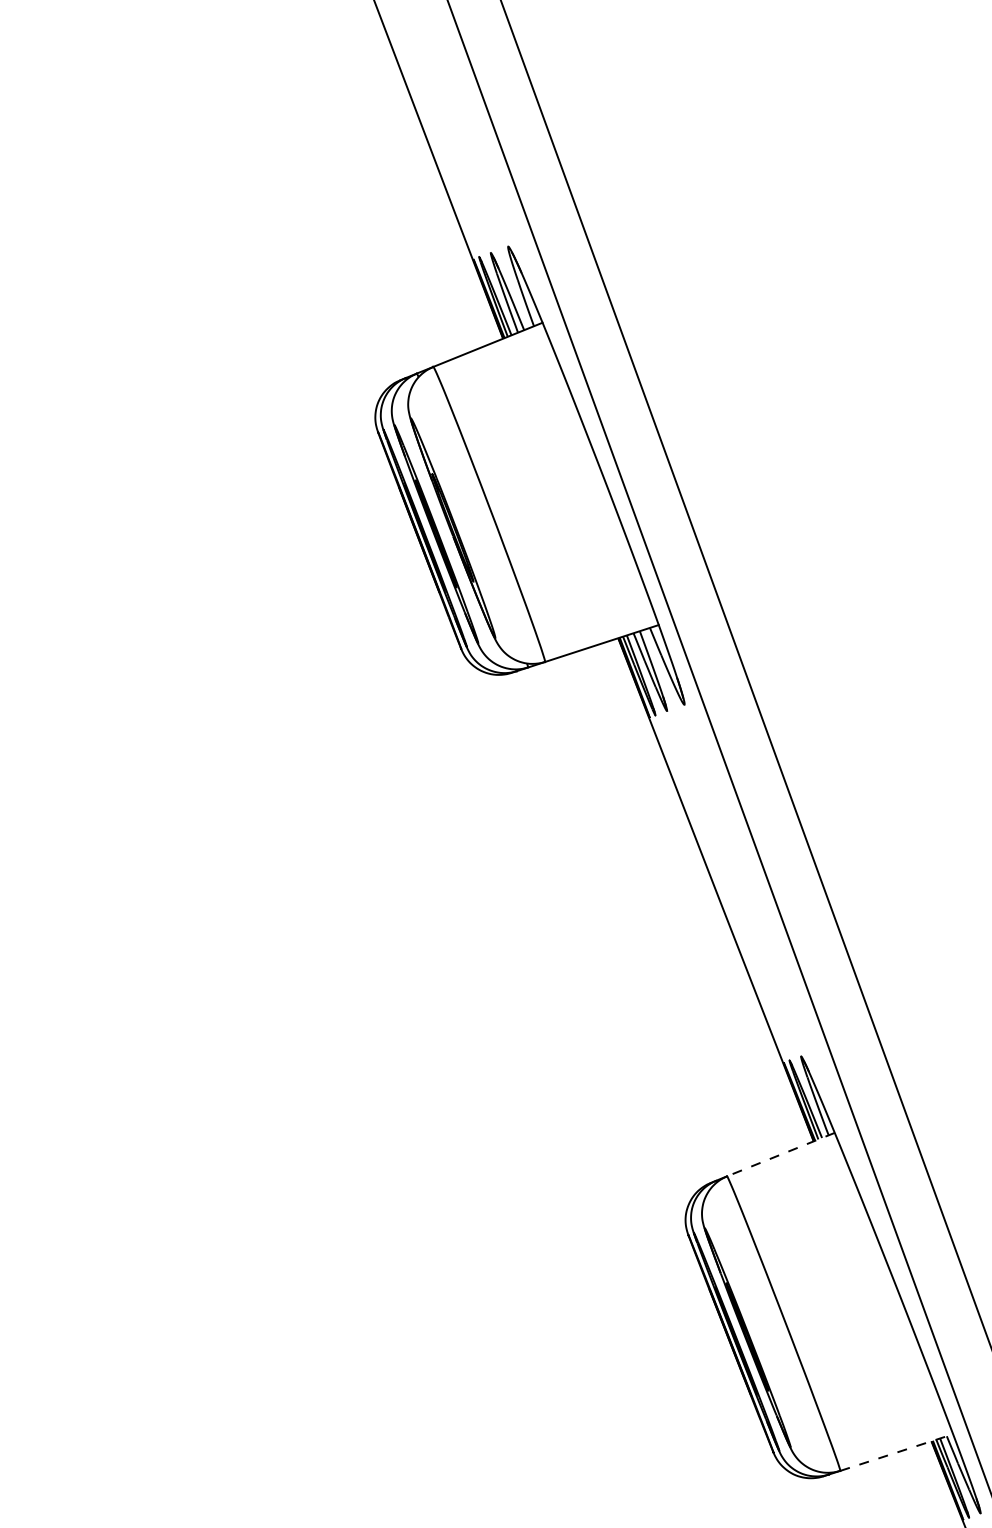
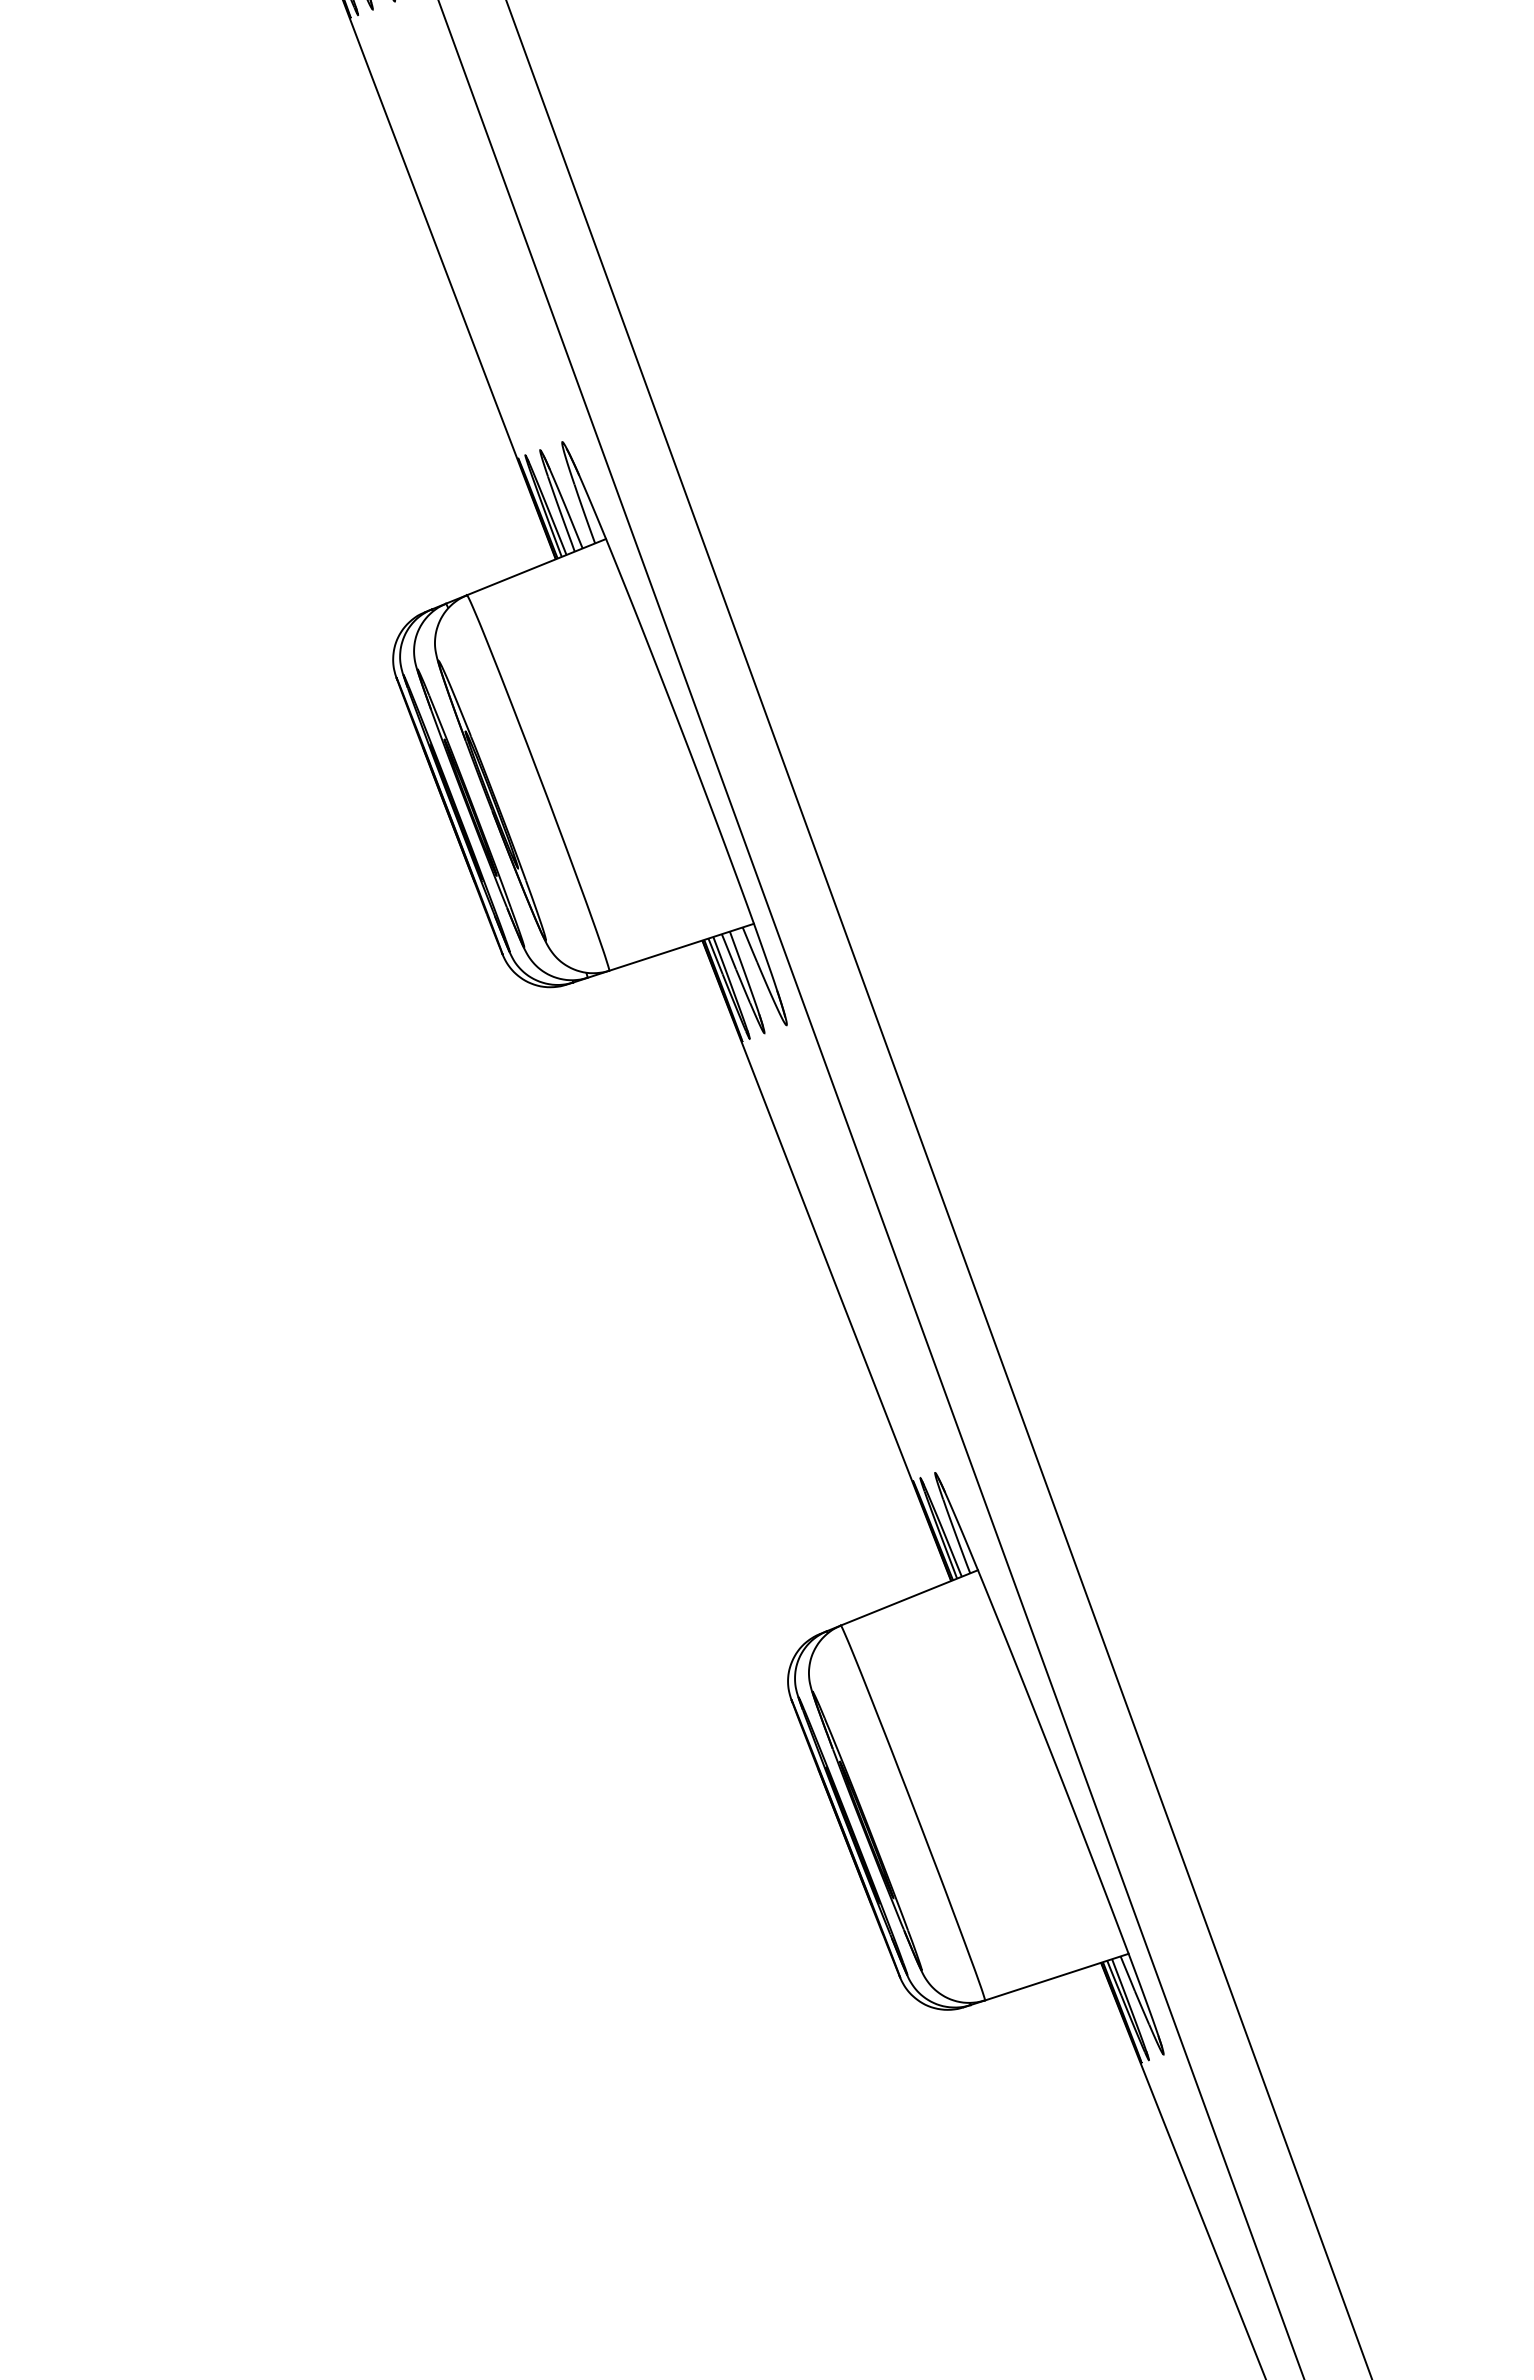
line: (780, 1154) -> (909, 1597), dashed -> solid
line: (896, 1452) -> (1056, 1977), dashed -> solid

